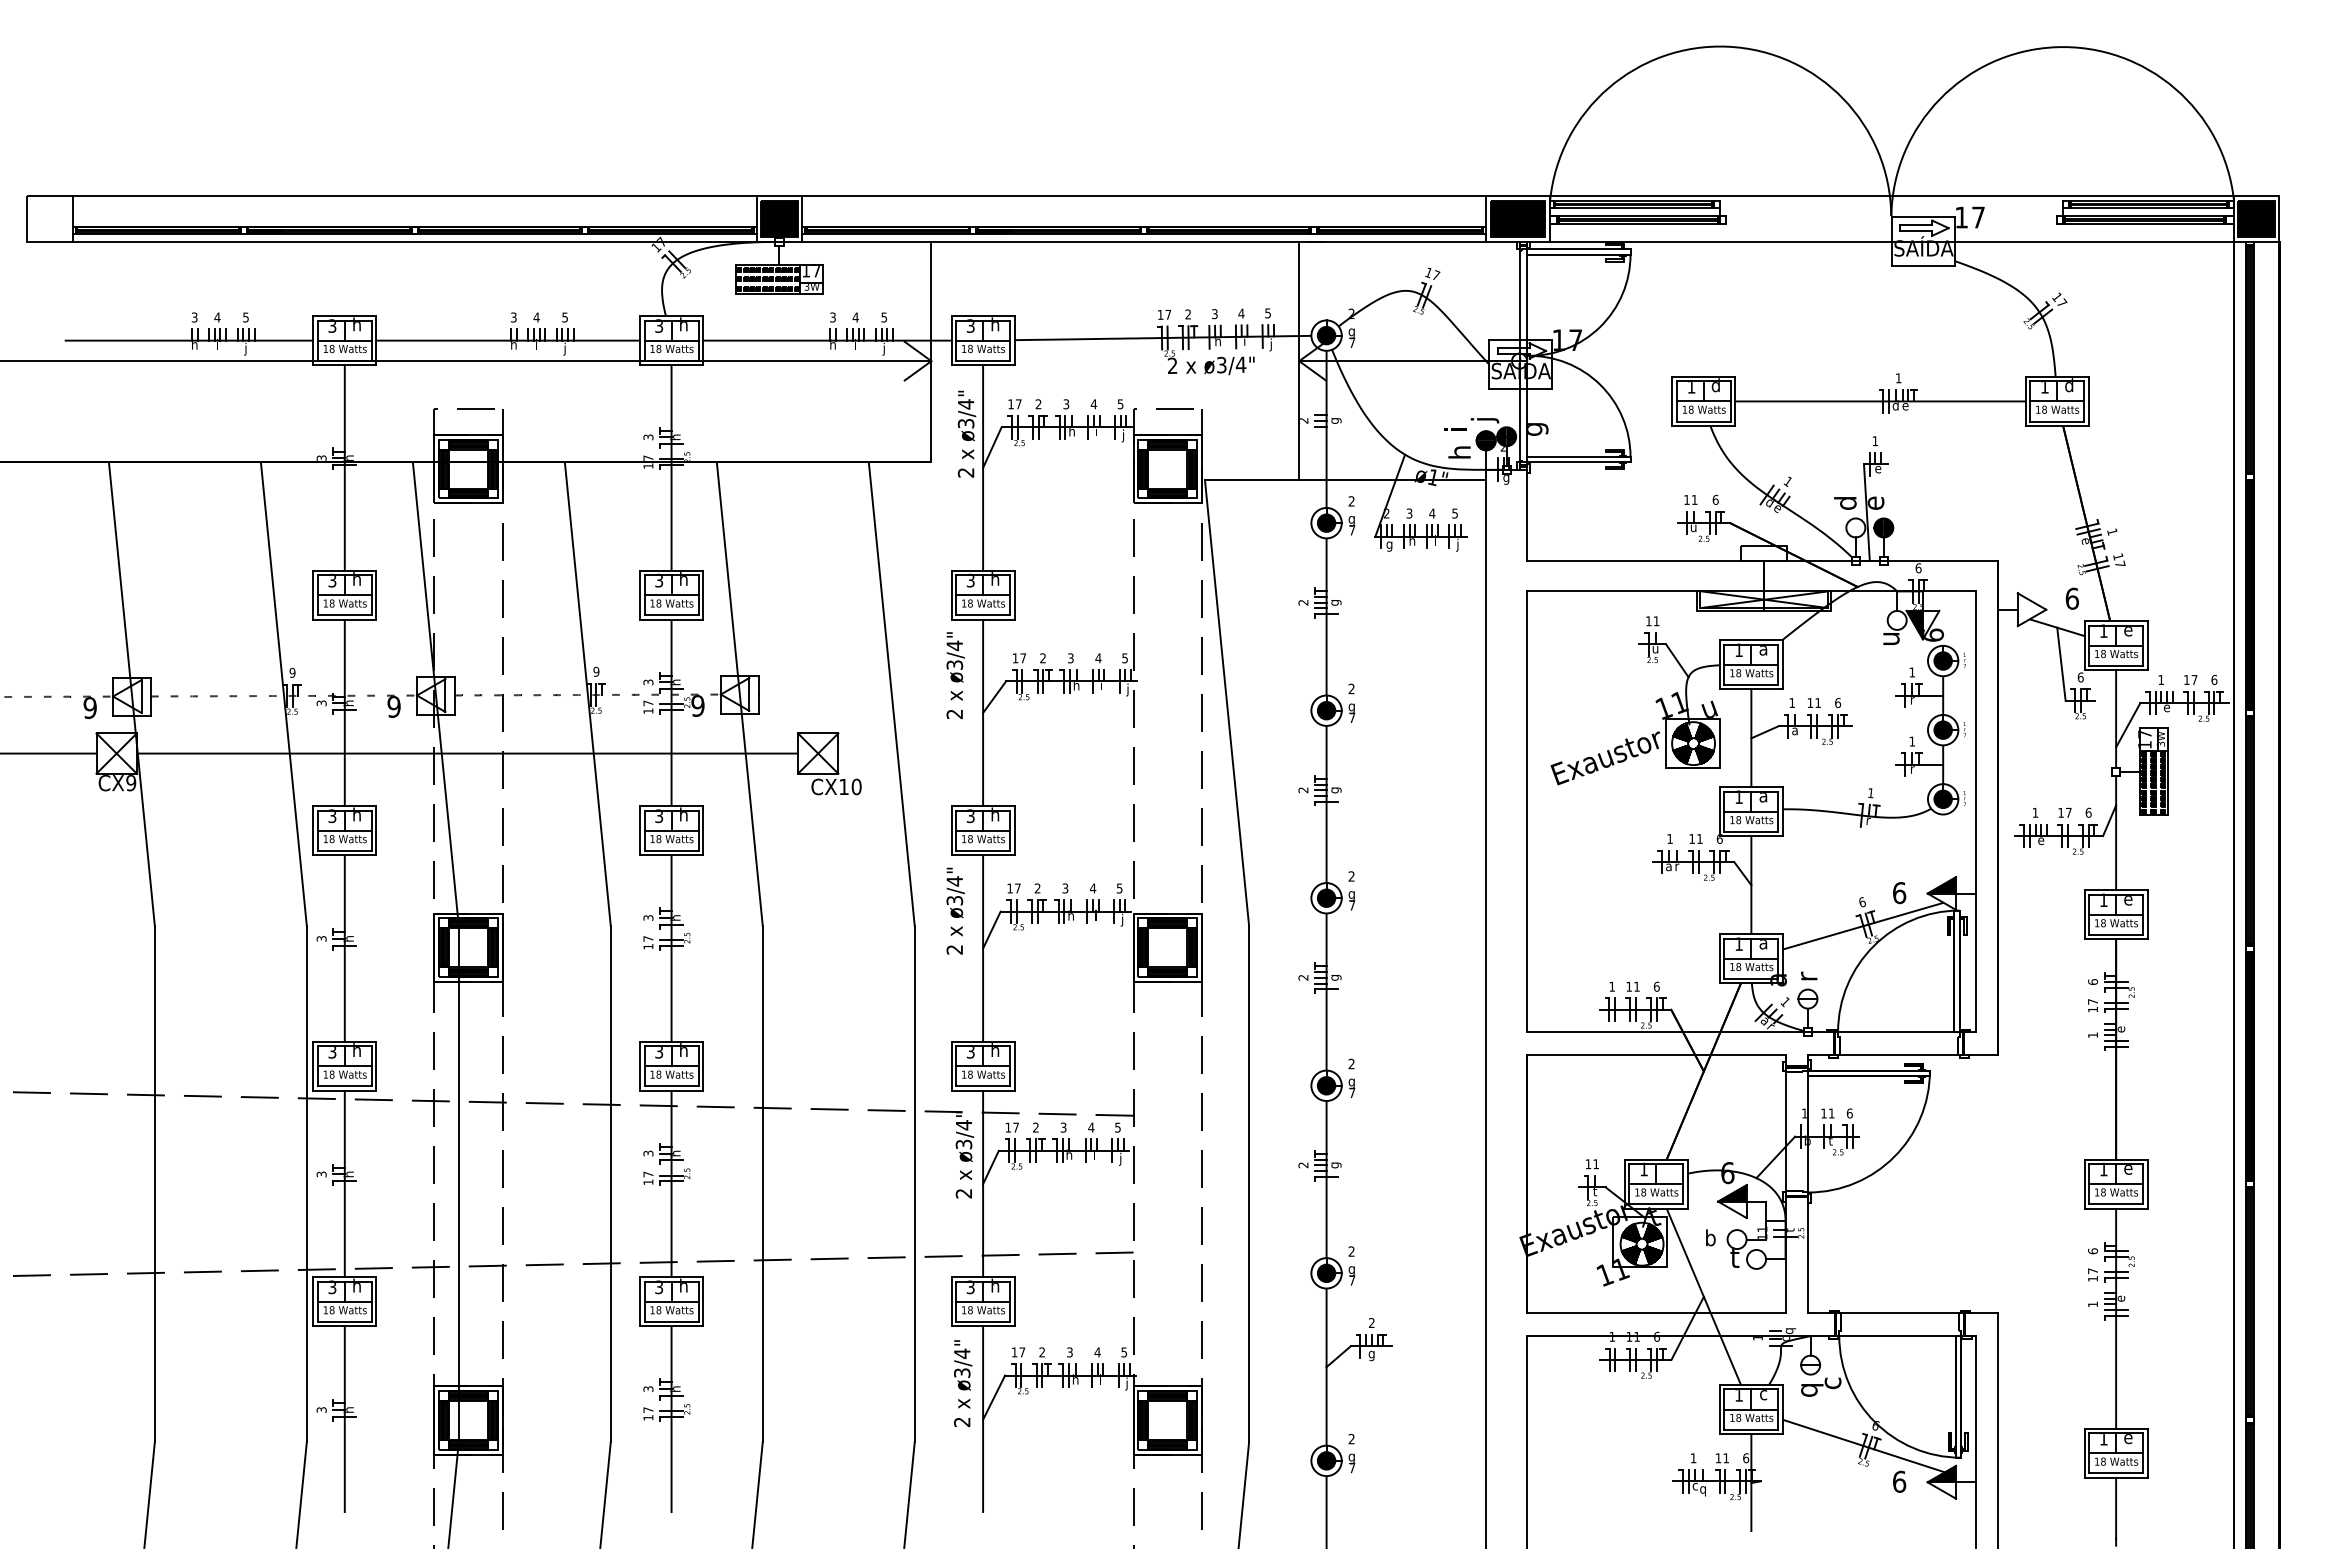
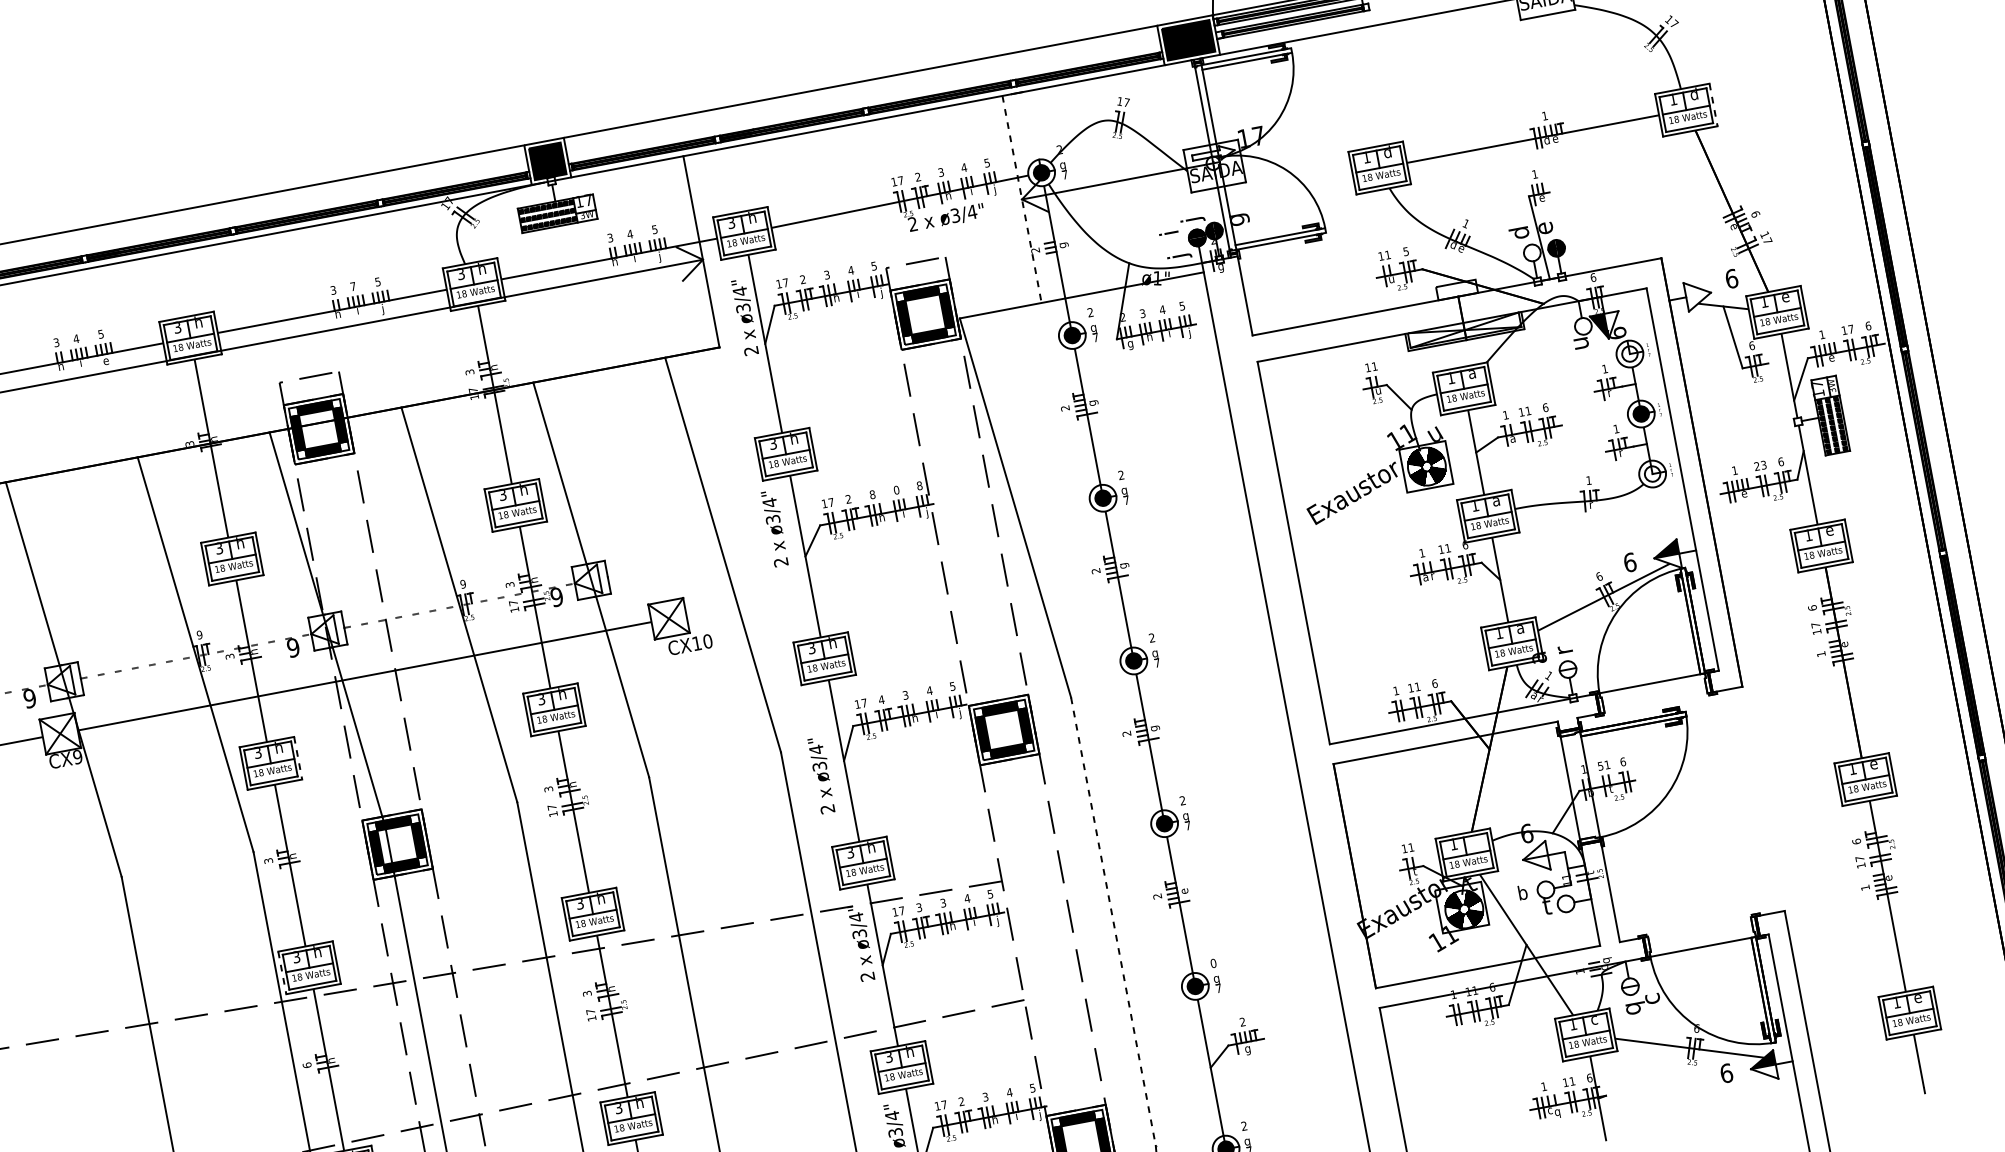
text: (536, 317) -> (353, 286), 4 -> 7
text: (245, 348) -> (105, 361), j -> e
line: (1299, 361) -> (1022, 199), solid -> dashed
line: (2088, 401) -> (1713, 105), solid -> dashed
text: (1462, 453) -> (1178, 252), h -> j
text: (1715, 499) -> (1405, 251), 6 -> 5
text: (2112, 531) -> (1755, 213), 1 -> 6
text: (1070, 658) -> (872, 494), 3 -> 8
text: (1098, 658) -> (896, 490), 4 -> 0
text: (1125, 658) -> (920, 485), 5 -> 8
fill: (1942, 660) -> (1629, 353), removed
fill: (1942, 799) -> (1652, 474), removed
text: (2064, 812) -> (1760, 465), 17 -> 23
line: (376, 830) -> (298, 757), solid -> dashed
text: (1037, 888) -> (881, 699), 2 -> 4
text: (955, 910) -> (821, 774), moved
line: (1898, 1054) -> (1655, 702), removed
line: (313, 1066) -> (282, 973), solid -> dashed
text: (1823, 1113) -> (1600, 766), 11 -> 51
text: (1035, 1127) -> (918, 907), 2 -> 3
text: (1336, 1165) -> (1186, 891), g -> e
text: (321, 1174) -> (307, 1065), 3 -> 6
line: (1249, 1184) -> (1113, 921), solid -> dashed
fill: (1732, 1193) -> (1534, 850), removed
text: (1351, 1251) -> (1213, 963), 2 -> 0
line: (1899, 1313) -> (1699, 927), removed

